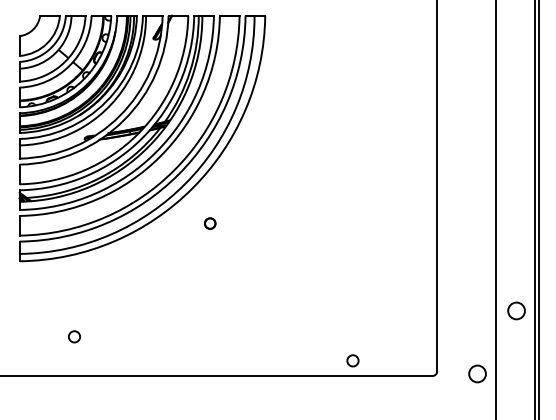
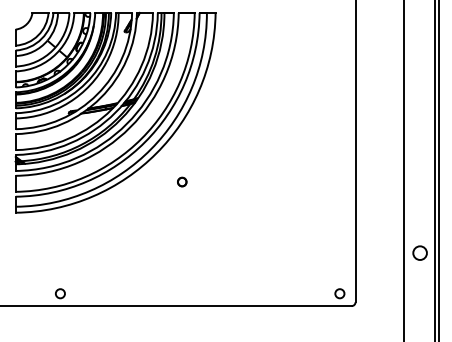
circle: (210, 223) -> (182, 181), moved
circle: (74, 336) -> (60, 293), moved
circle: (352, 360) -> (339, 293), moved
circle: (477, 373) -> (388, 304), removed

